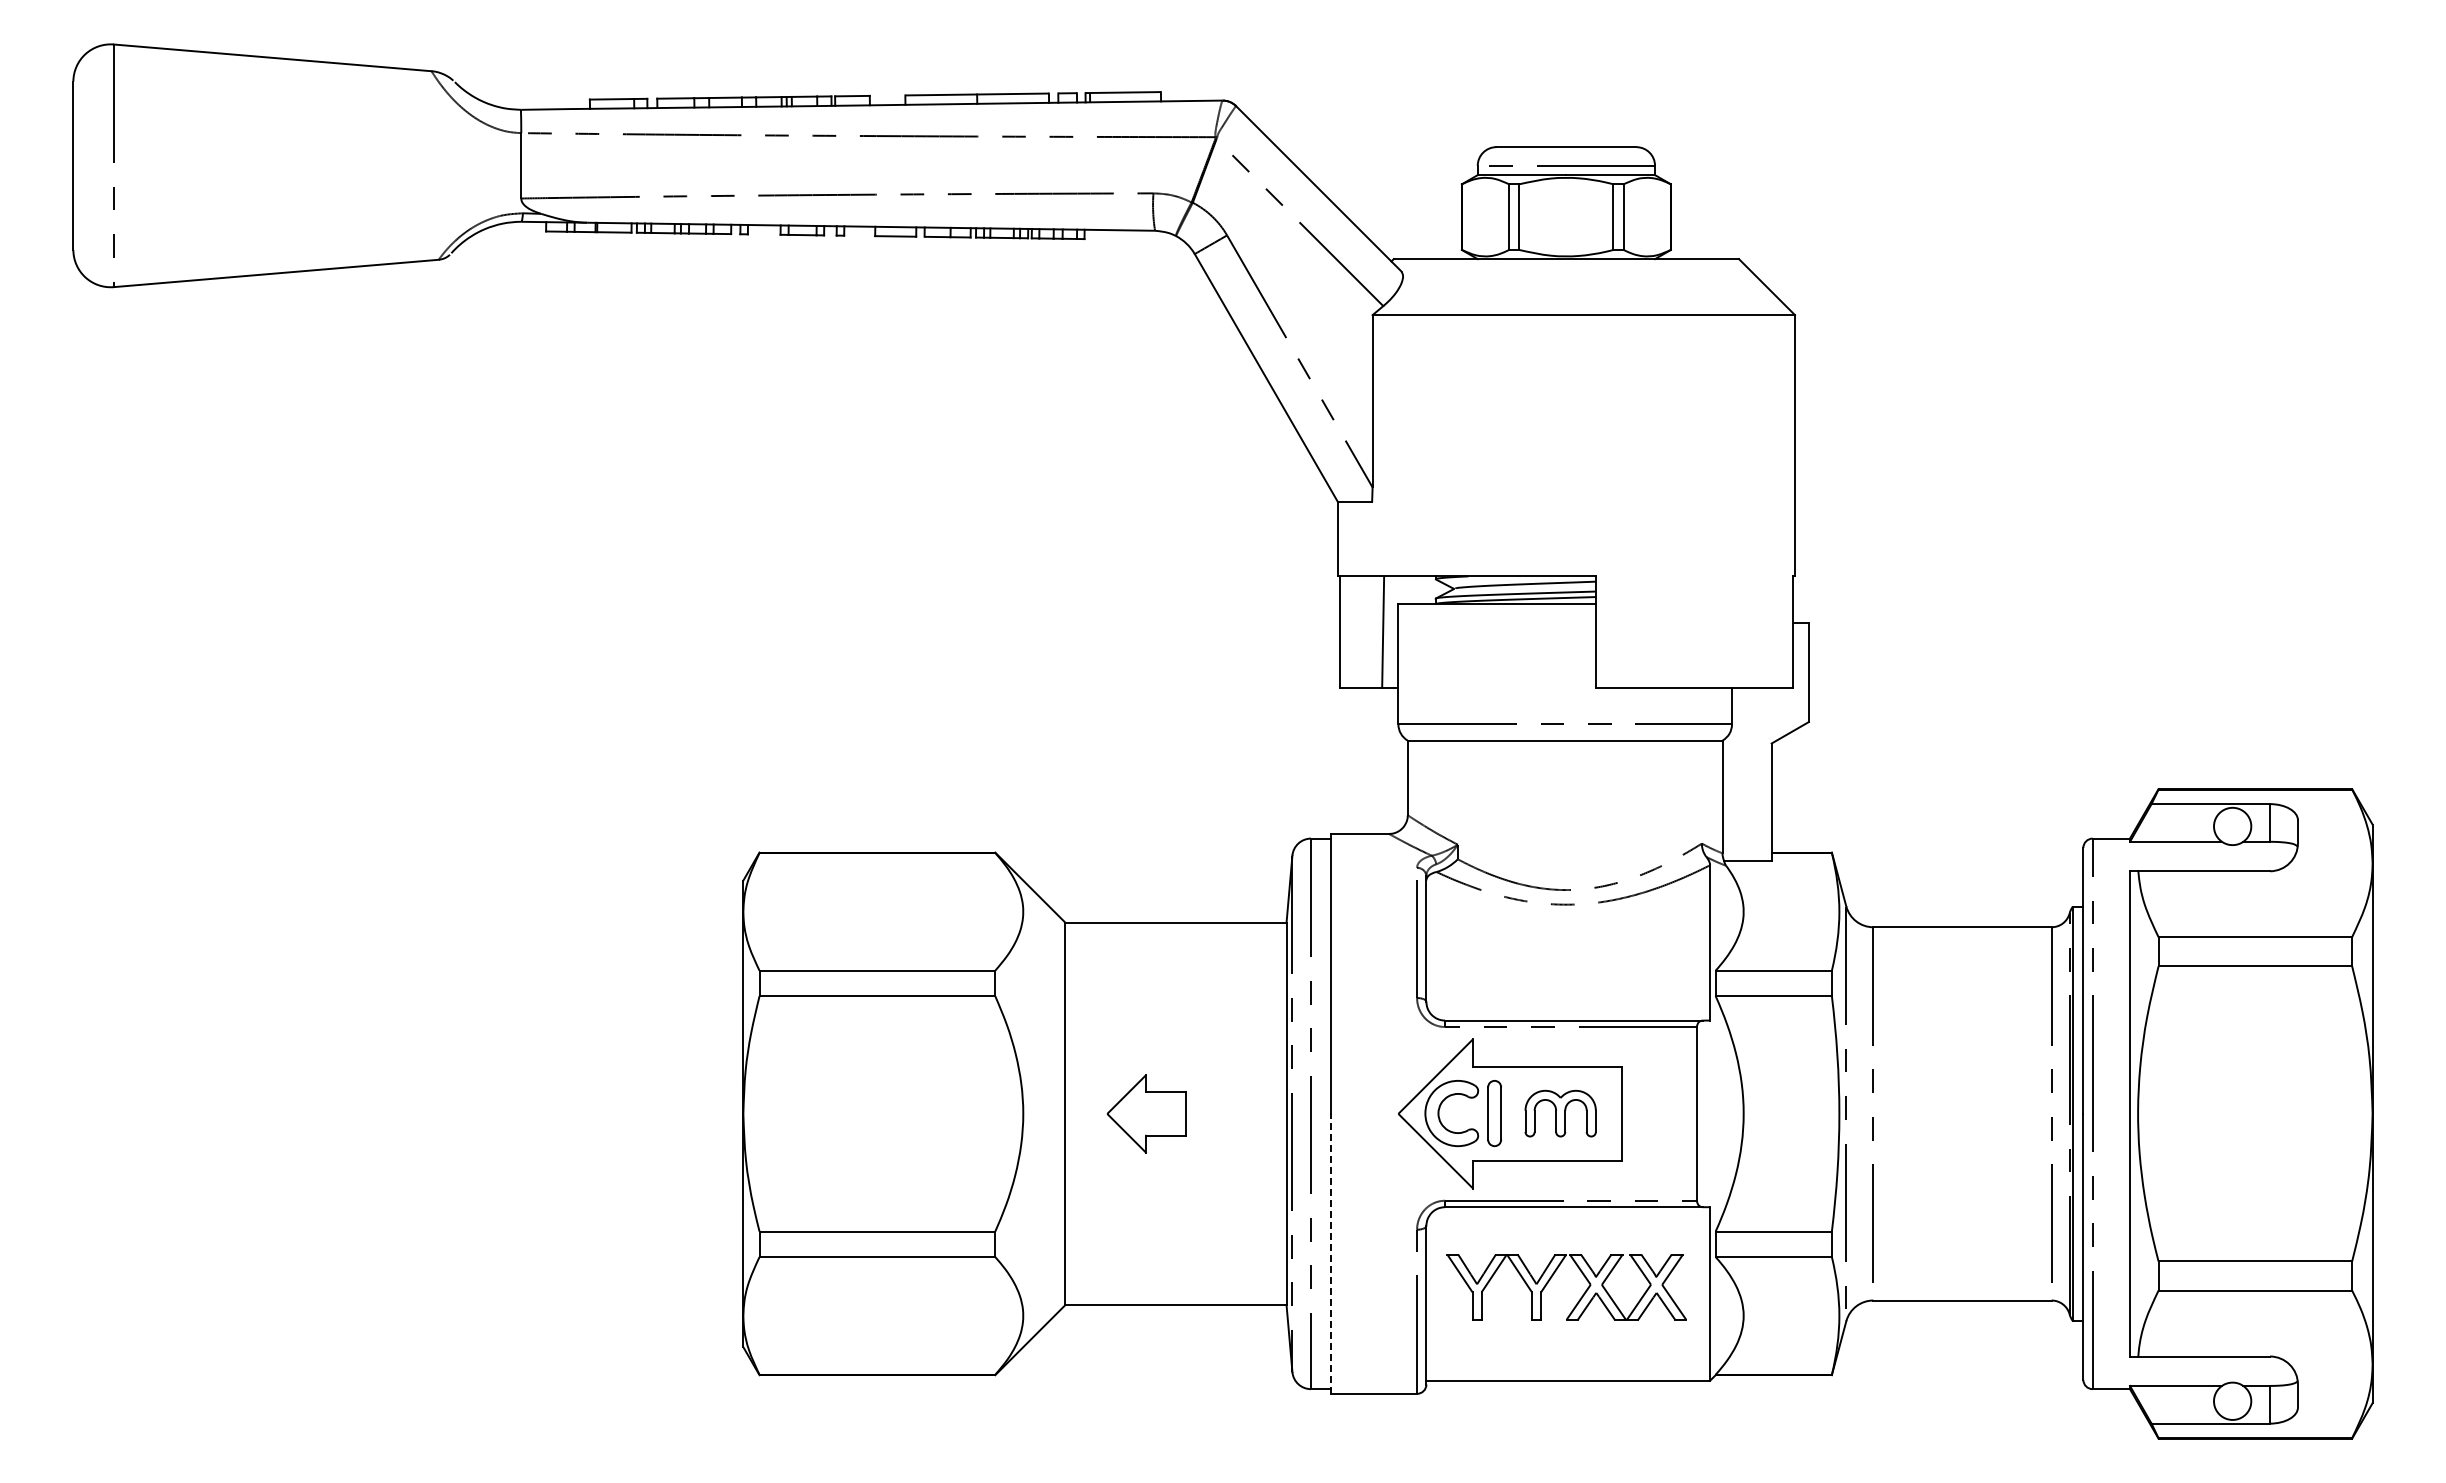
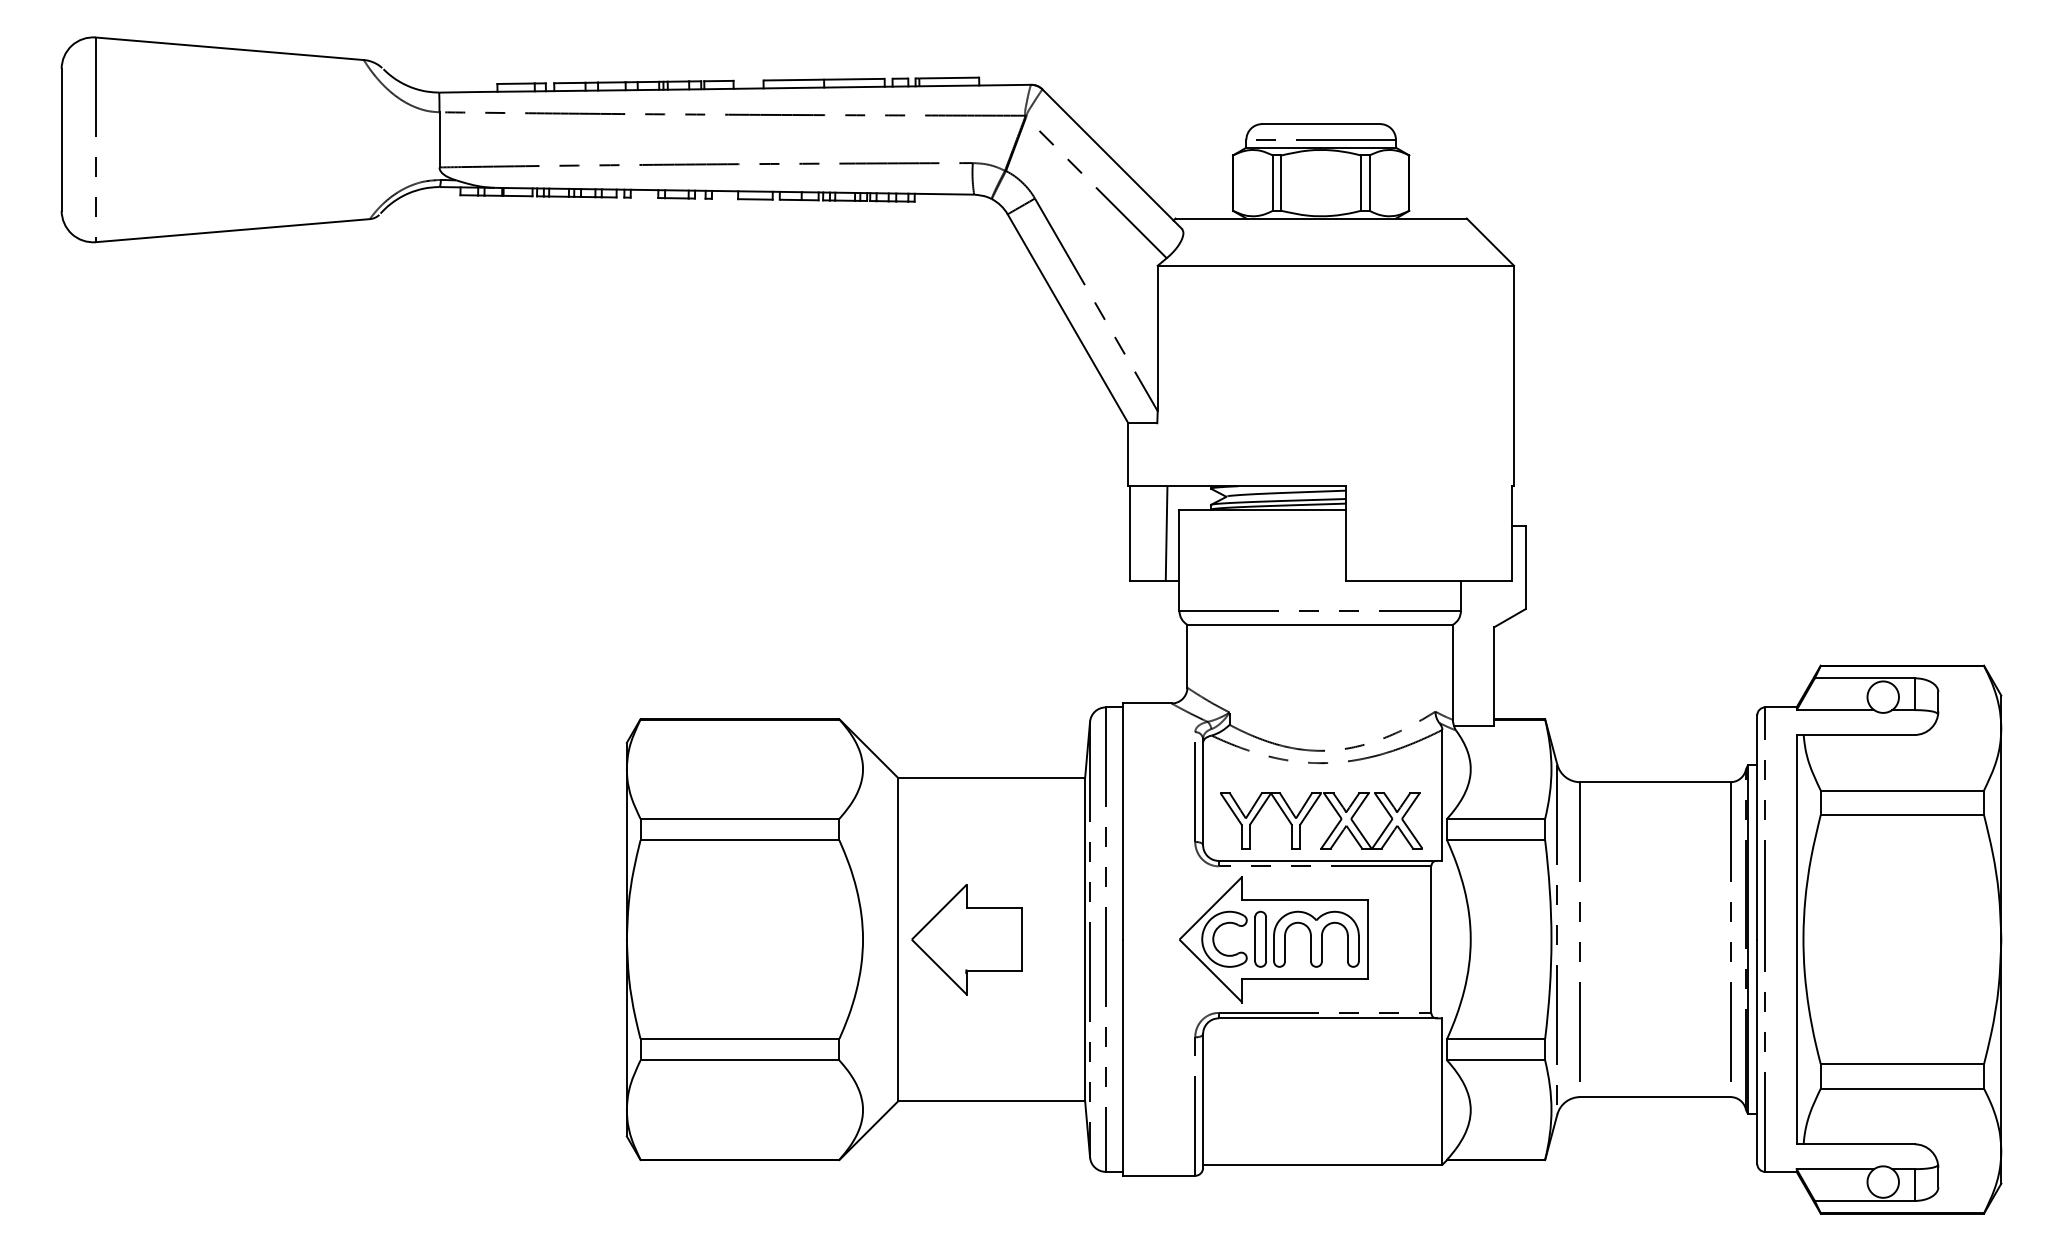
part: (1146, 1113) -> (966, 939), size x1.67
part: (1560, 1113) -> (1316, 939), size x1.43
line: (1331, 1253) -> (1123, 1057), dashed -> solid
part: (1552, 1277) -> (1309, 812), moved

